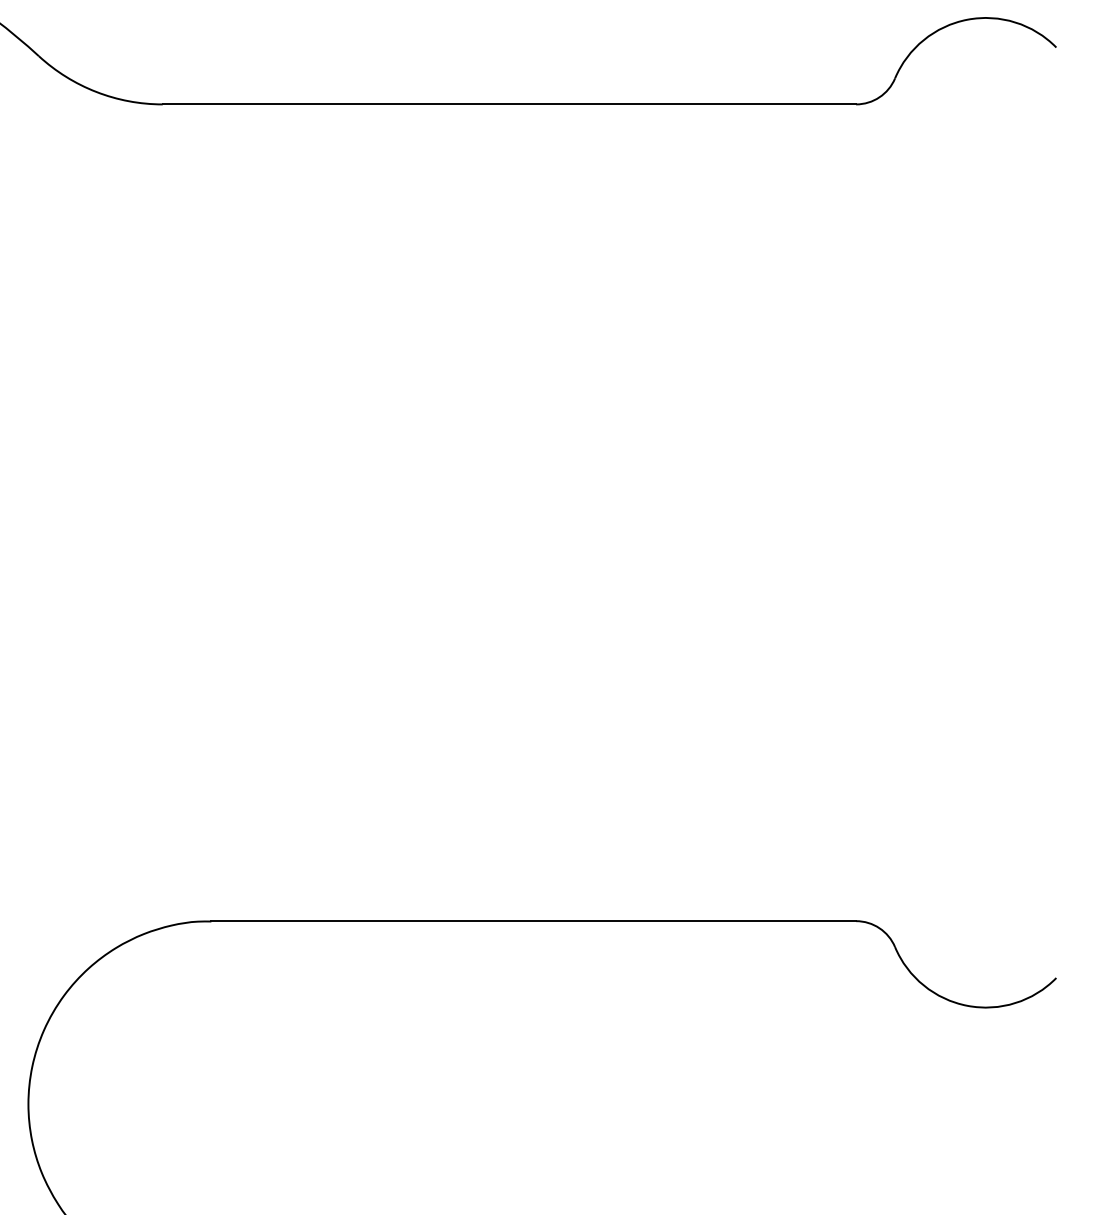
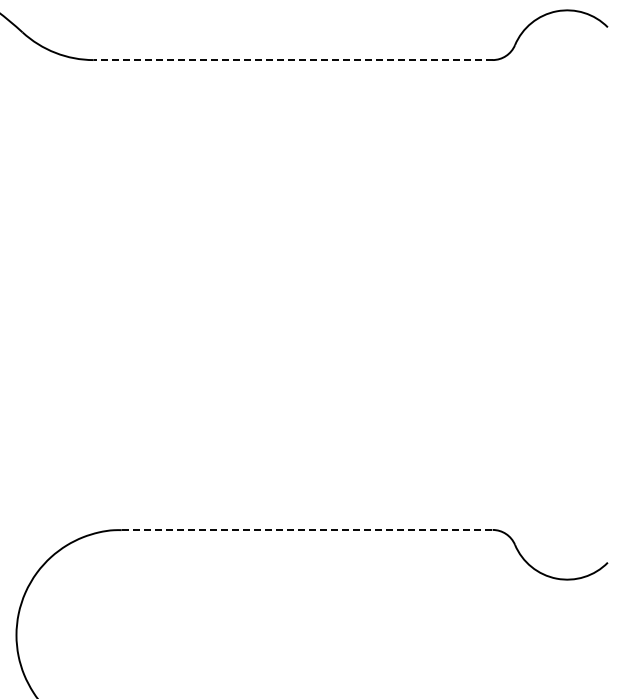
line: (508, 105) -> (292, 60), solid -> dashed
line: (534, 920) -> (307, 529), solid -> dashed

